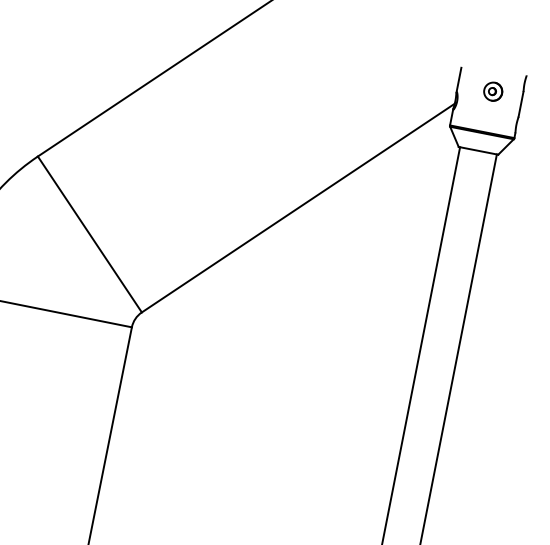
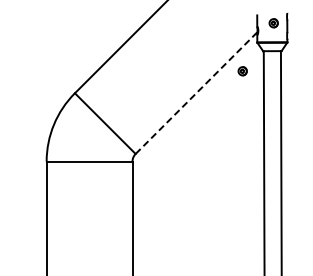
part: (405, 181) -> (242, 71), added
line: (298, 206) -> (196, 92), solid -> dashed

